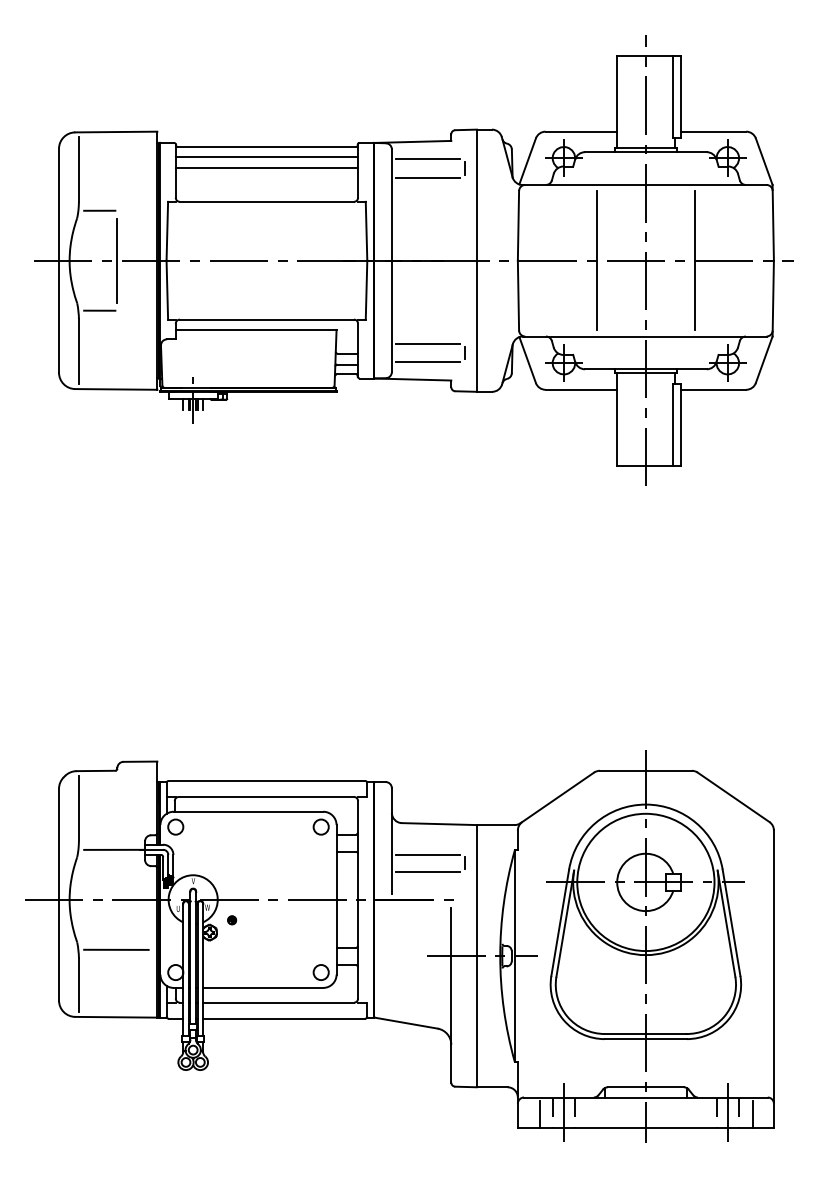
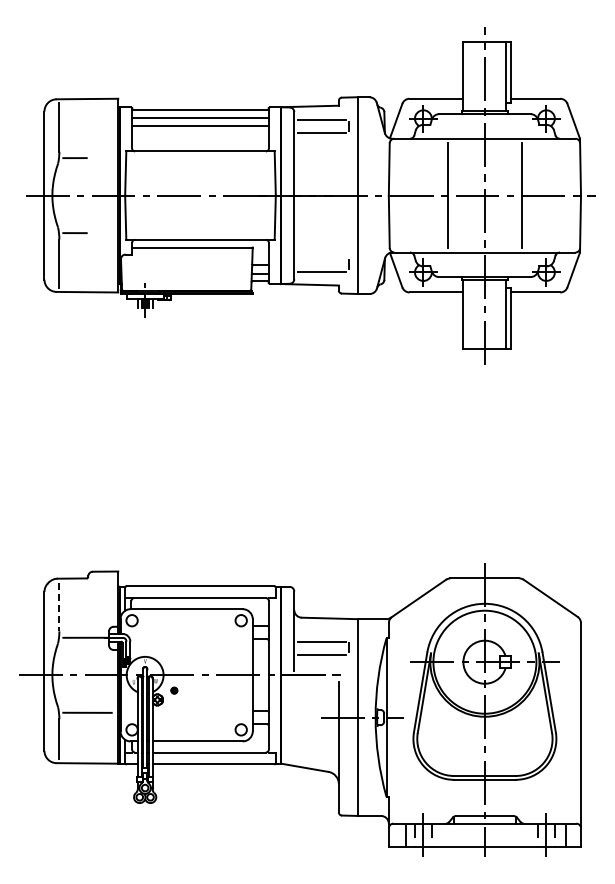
line: (117, 260) -> (88, 195), removed
line: (428, 344) -> (321, 258), removed
line: (79, 809) -> (59, 607), solid -> dashed

